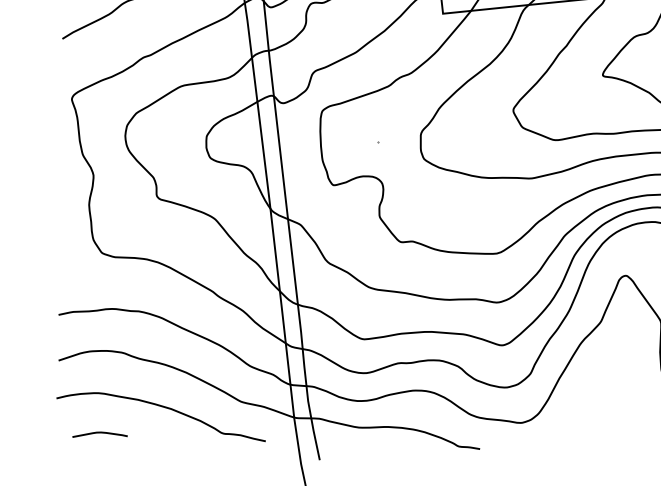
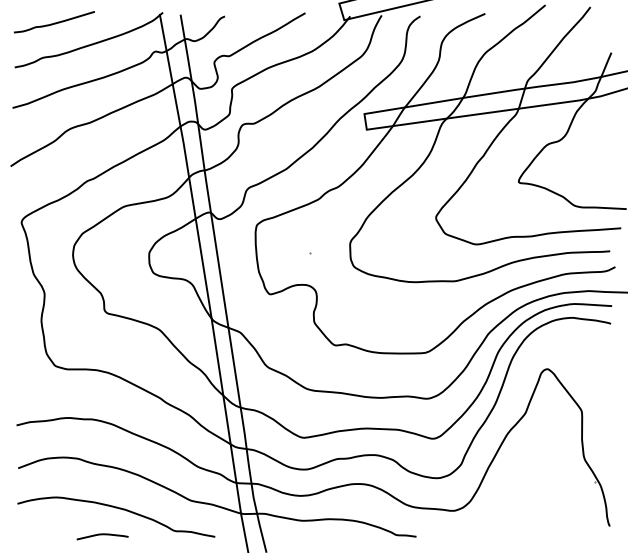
curve: (100, 433) -> (102, 535), moved

